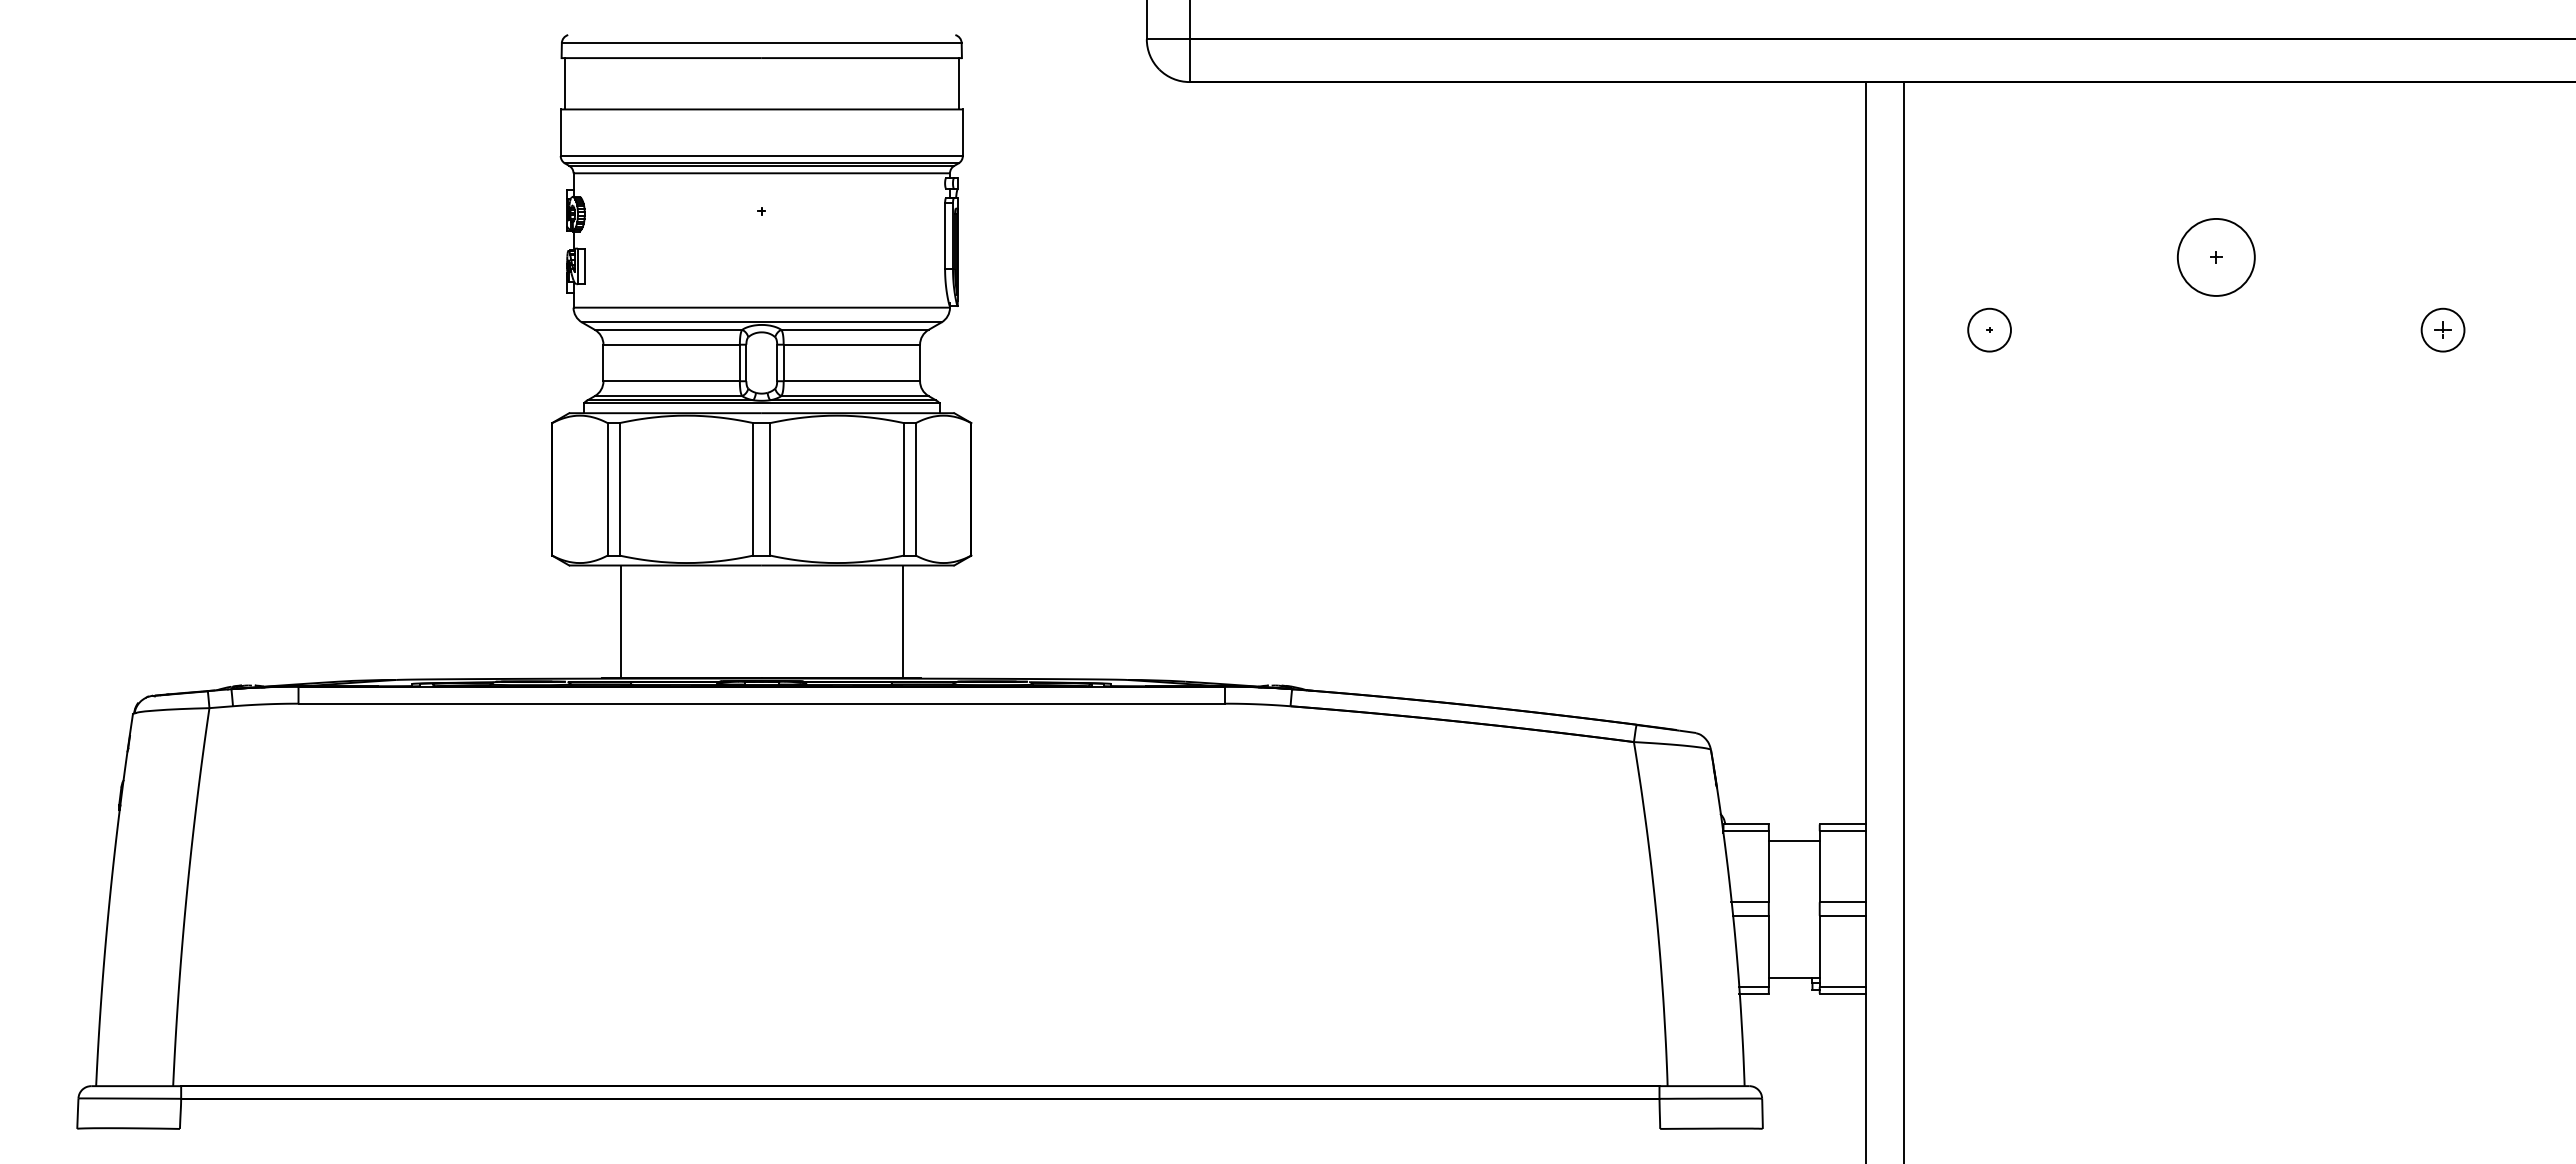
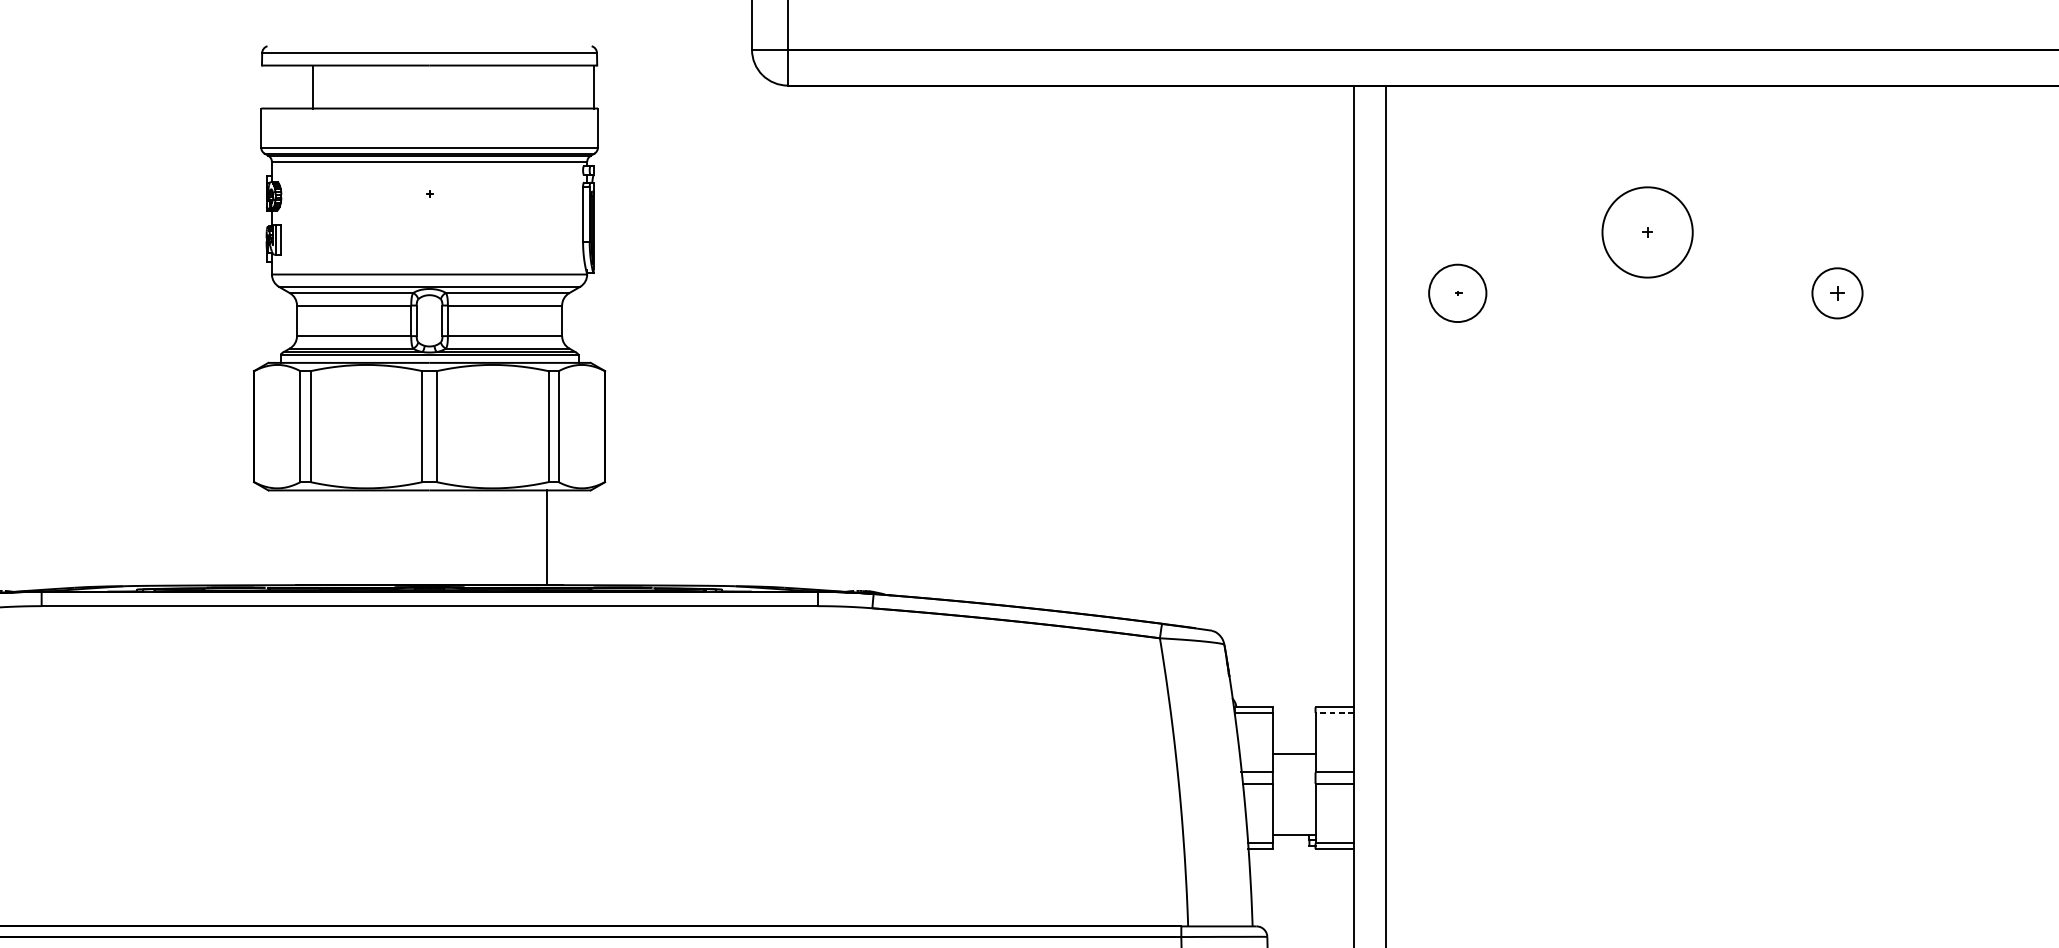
line: (564, 83) -> (312, 86), moved
circle: (2215, 256) -> (1646, 231), size x1.4
circle: (1989, 329) -> (1457, 292), size x1.6
circle: (2442, 329) -> (1837, 292), size x1.4
line: (621, 621) -> (312, 537), removed
line: (1842, 831) -> (1334, 713), solid -> dashed
line: (1793, 840) -> (1293, 753), moved

